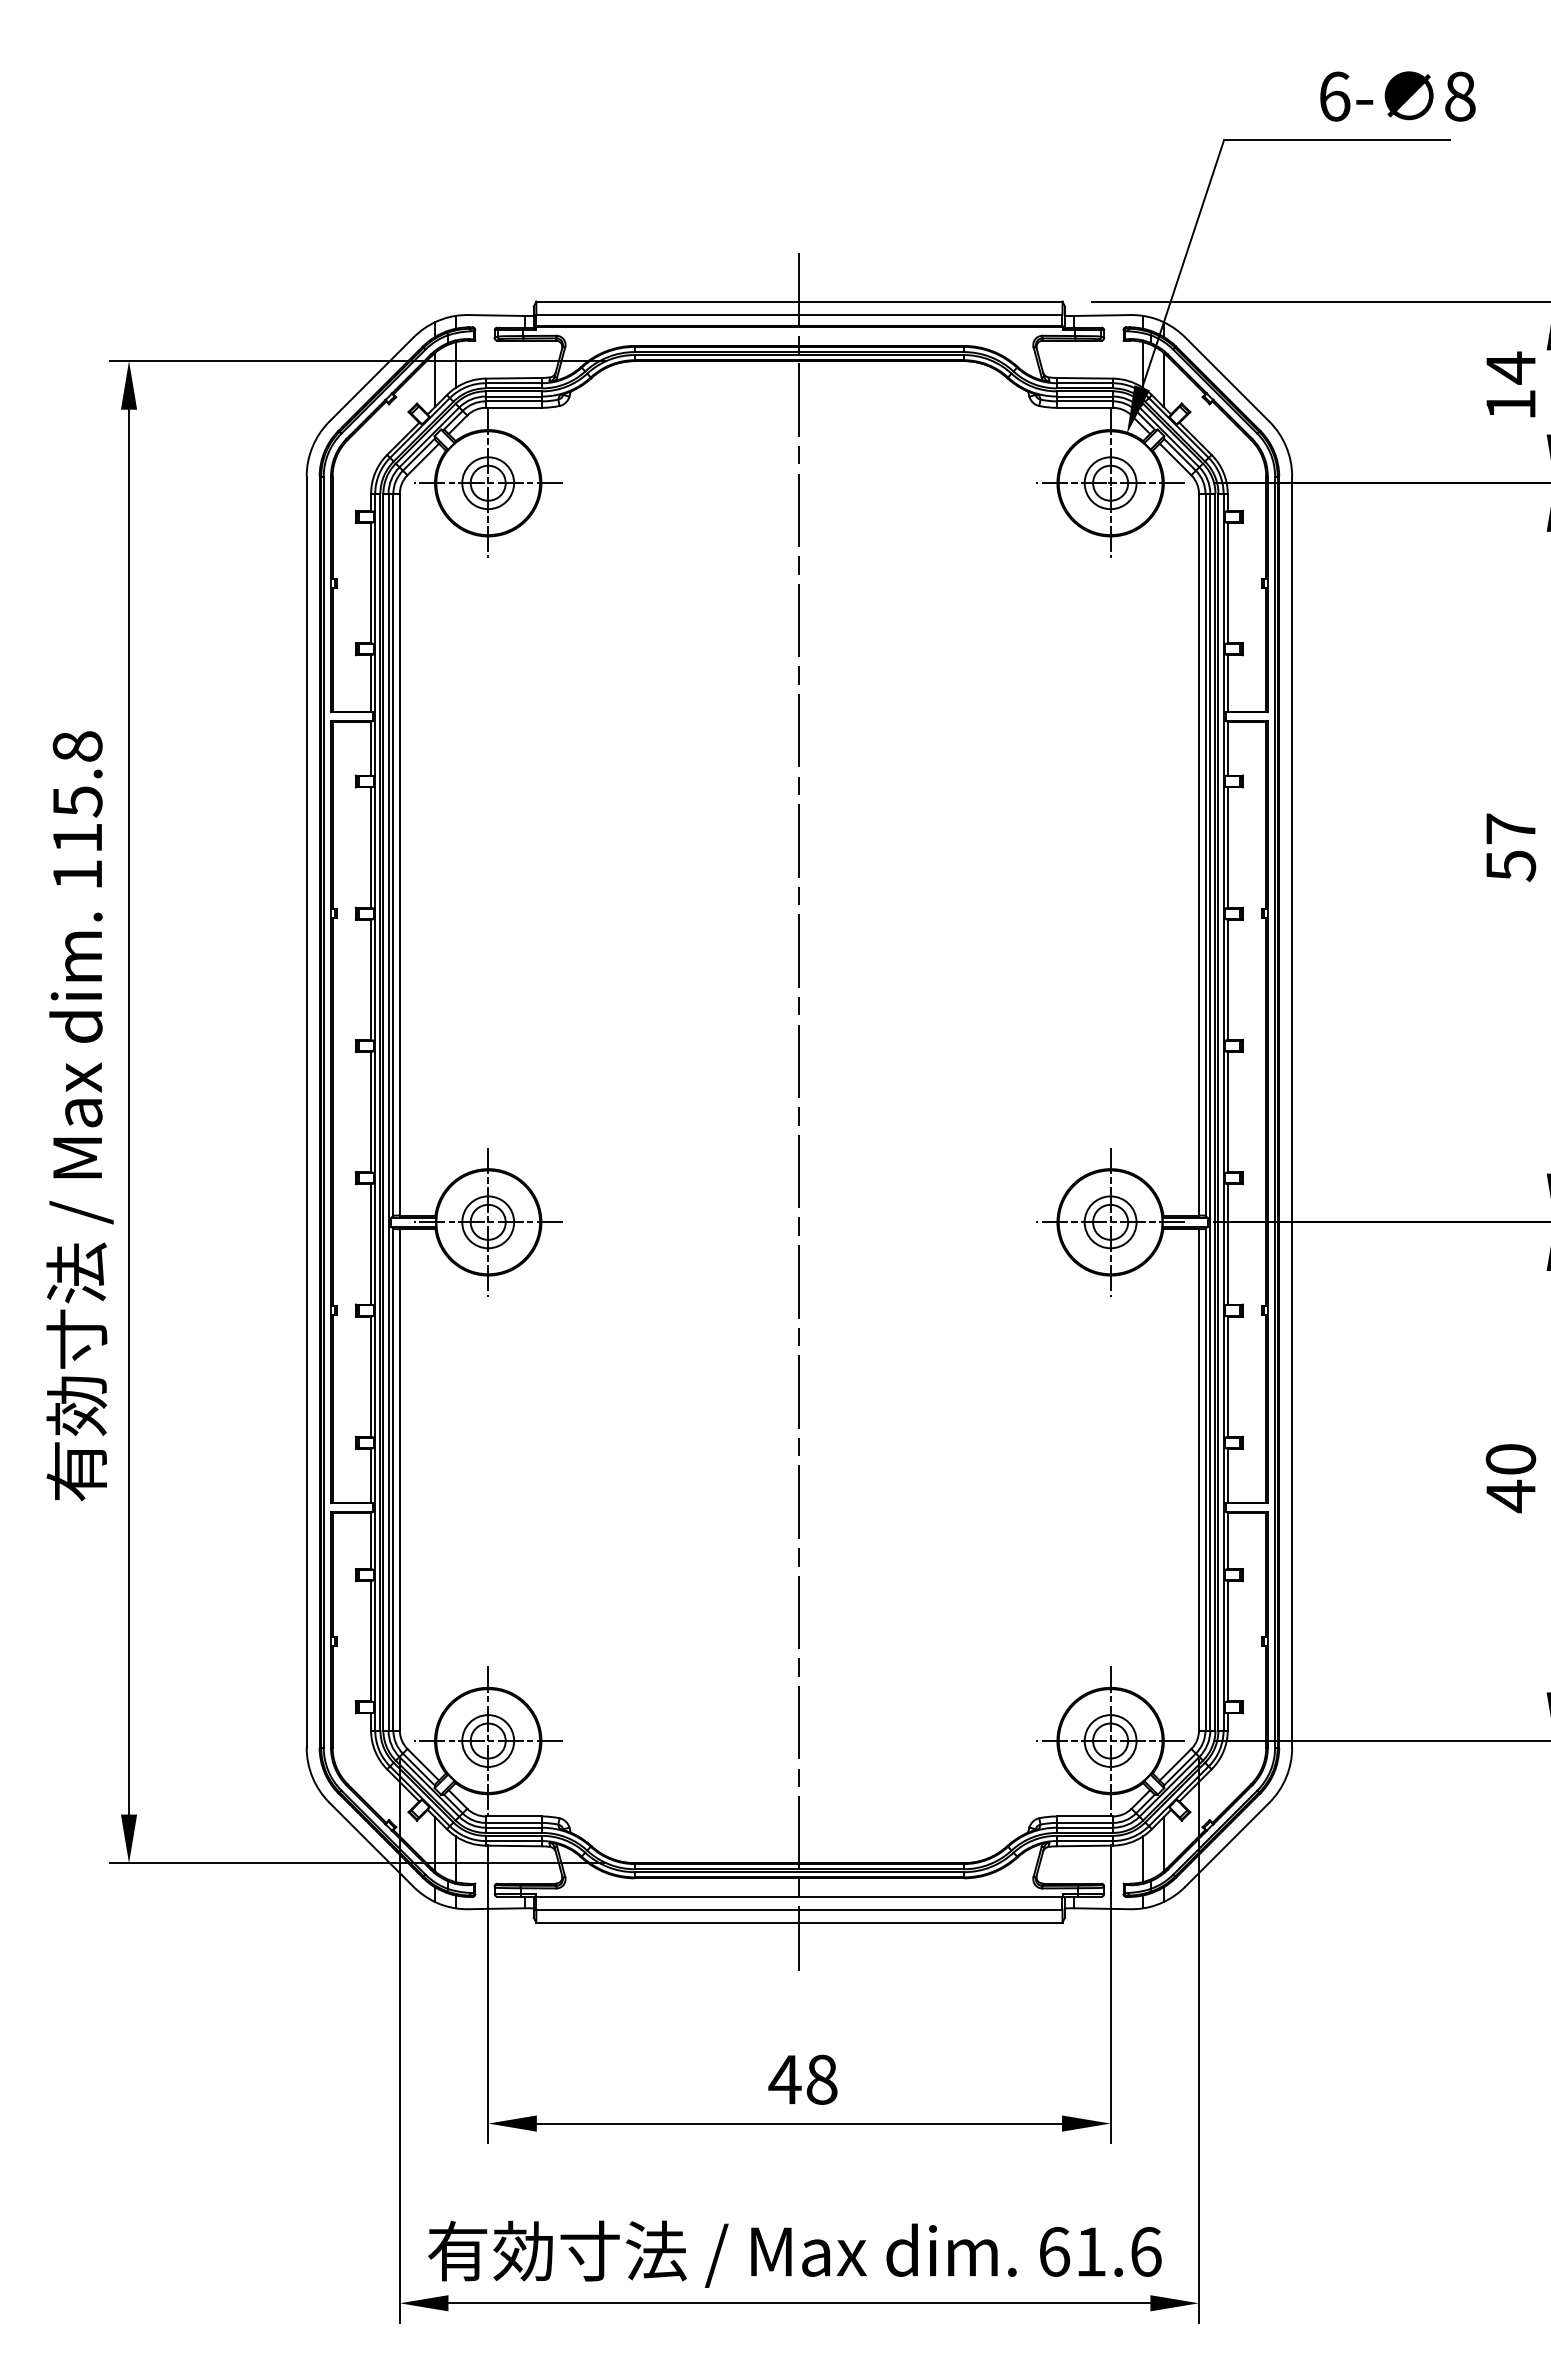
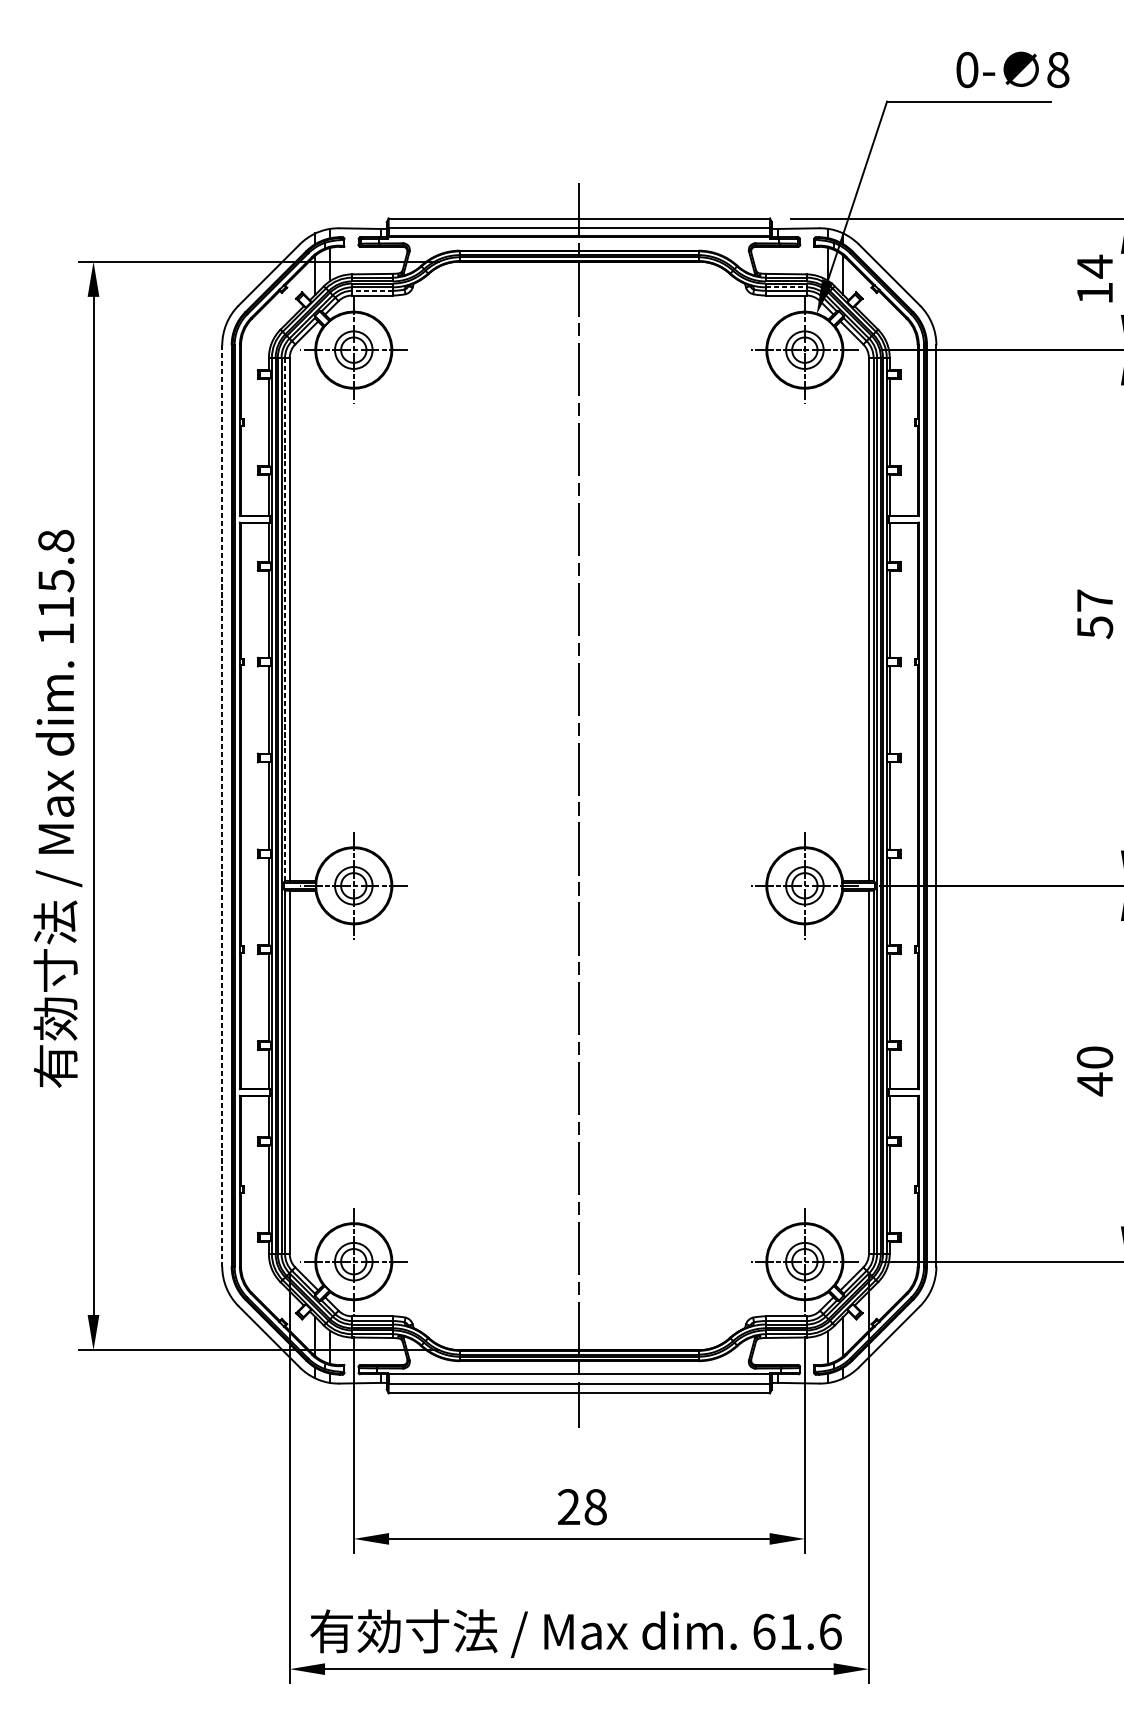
text: (1335, 96) -> (967, 69), 6- -> 0-
line: (1085, 396) -> (786, 287), solid -> dashed
line: (513, 401) -> (372, 290), solid -> dashed
line: (393, 855) -> (285, 619), solid -> dashed
line: (306, 1112) -> (222, 806), solid -> dashed
text: (784, 2079) -> (568, 1506), 48 -> 28

